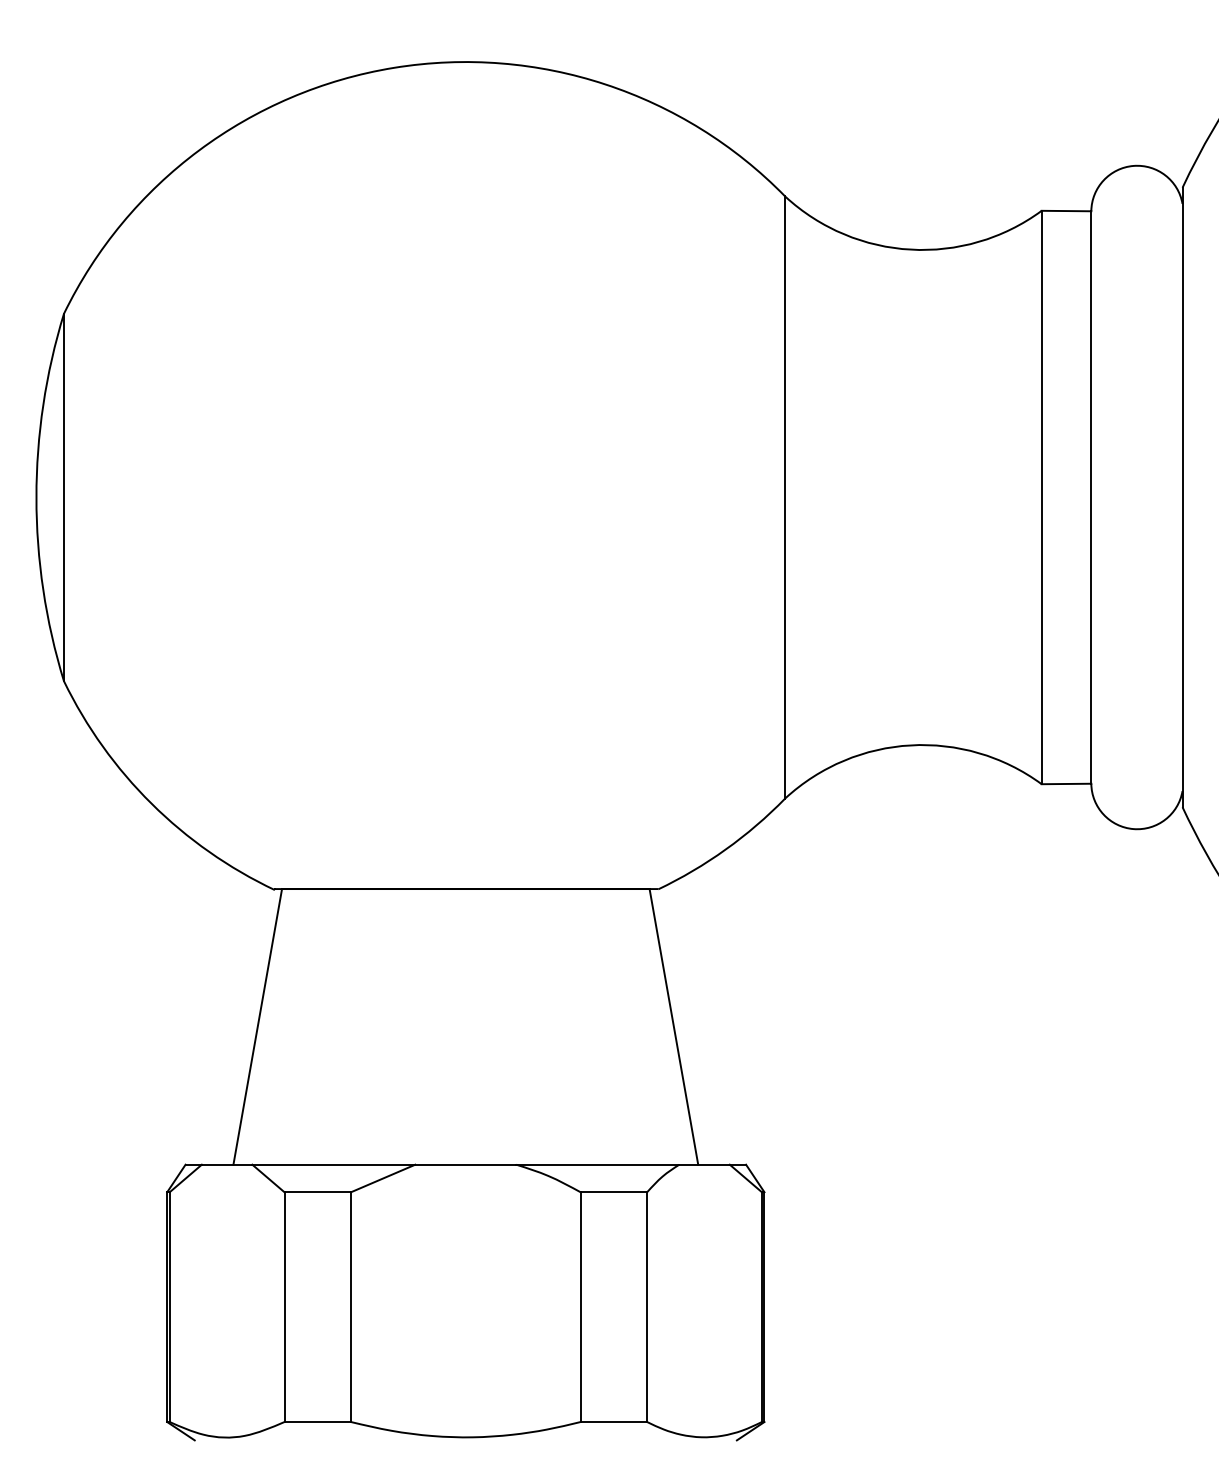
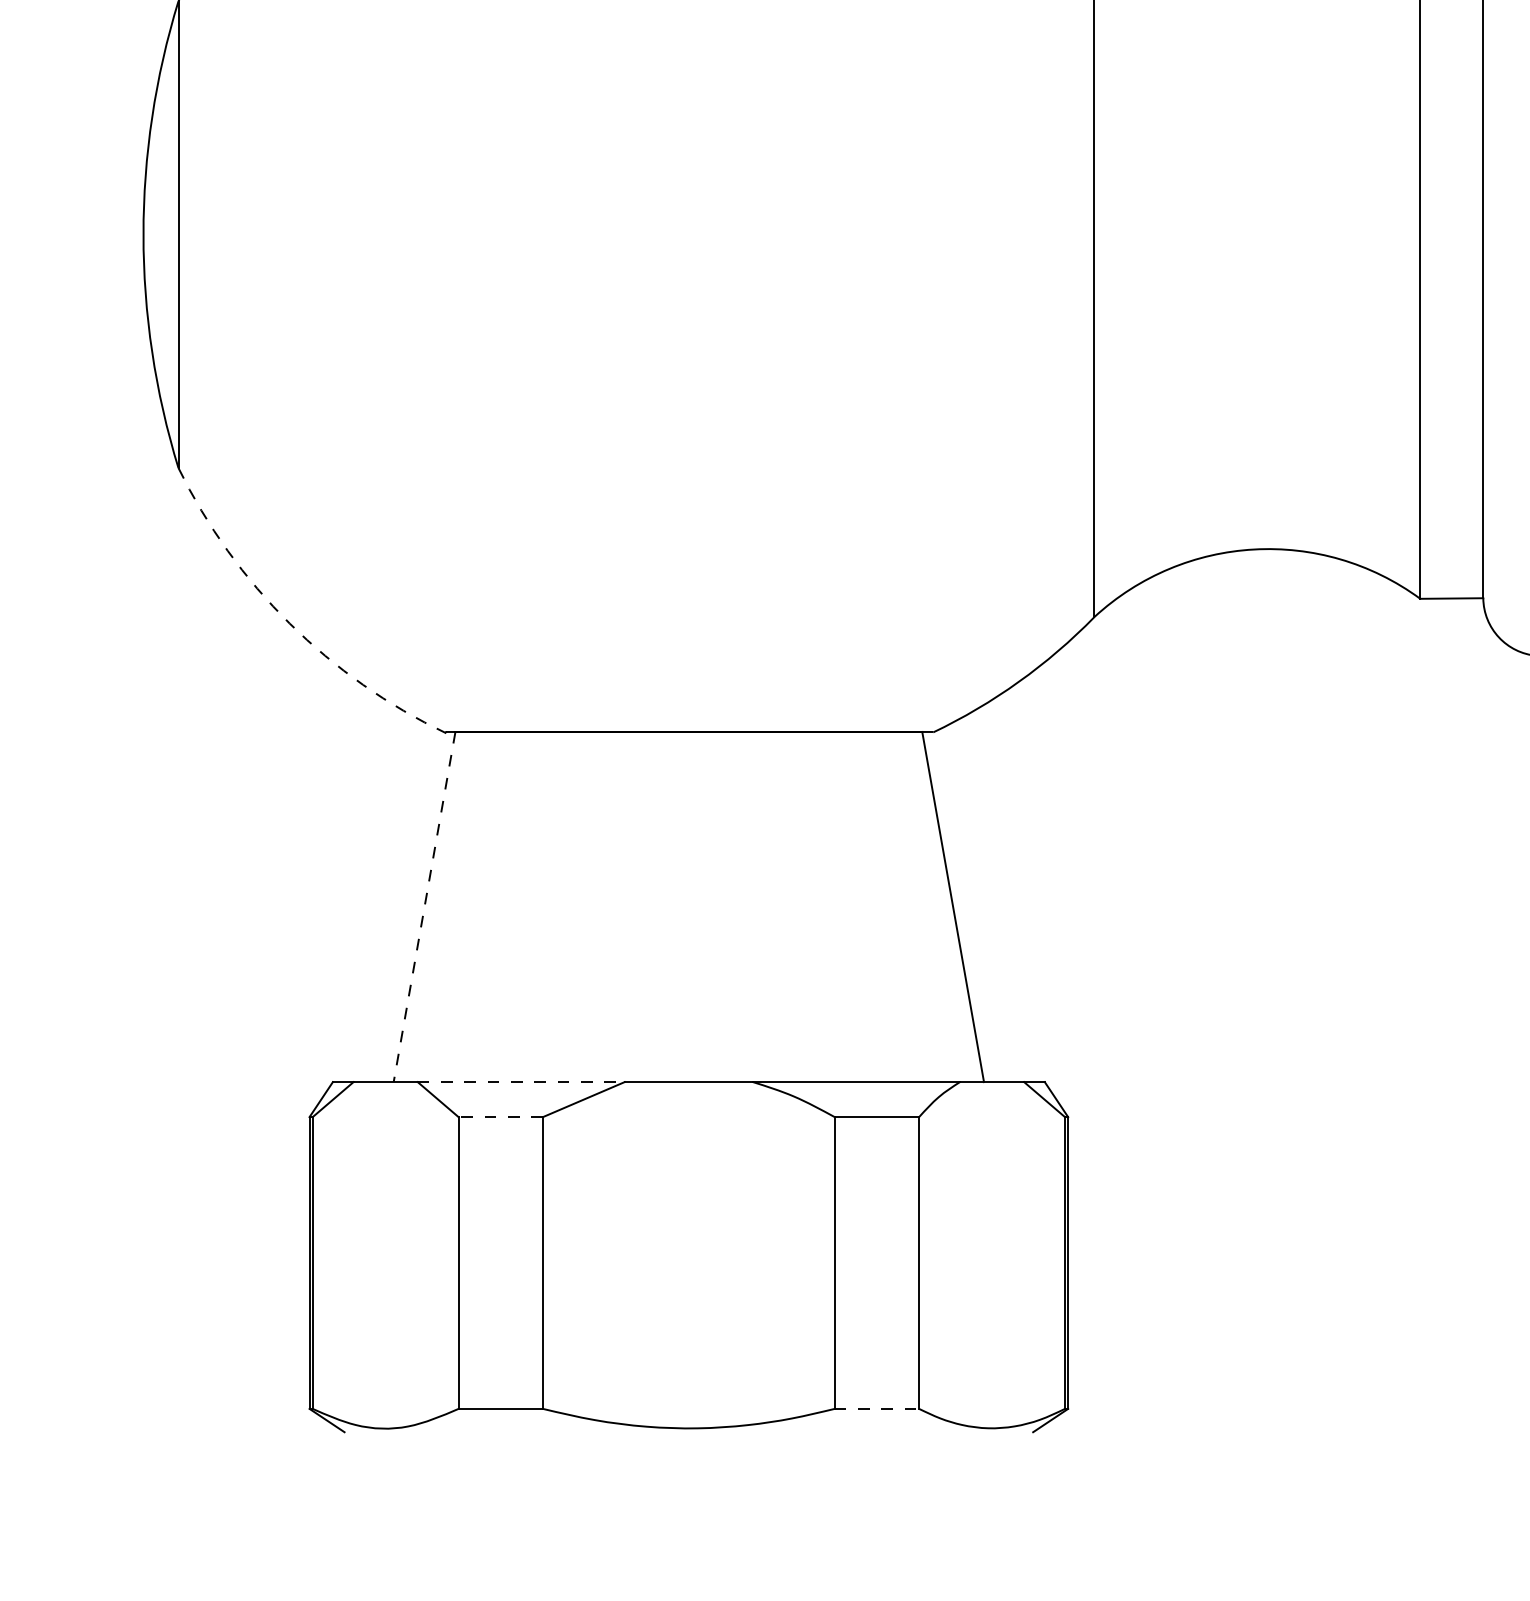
arc: (151, 803) -> (289, 623), solid -> dashed
line: (257, 1026) -> (424, 906), solid -> dashed
line: (334, 1164) -> (522, 1081), solid -> dashed
line: (317, 1192) -> (500, 1117), solid -> dashed
line: (614, 1422) -> (877, 1409), solid -> dashed

